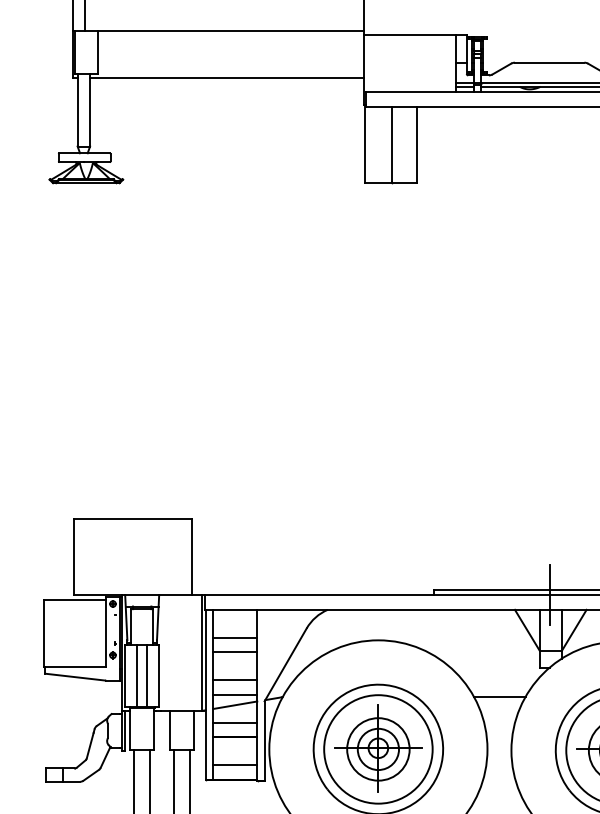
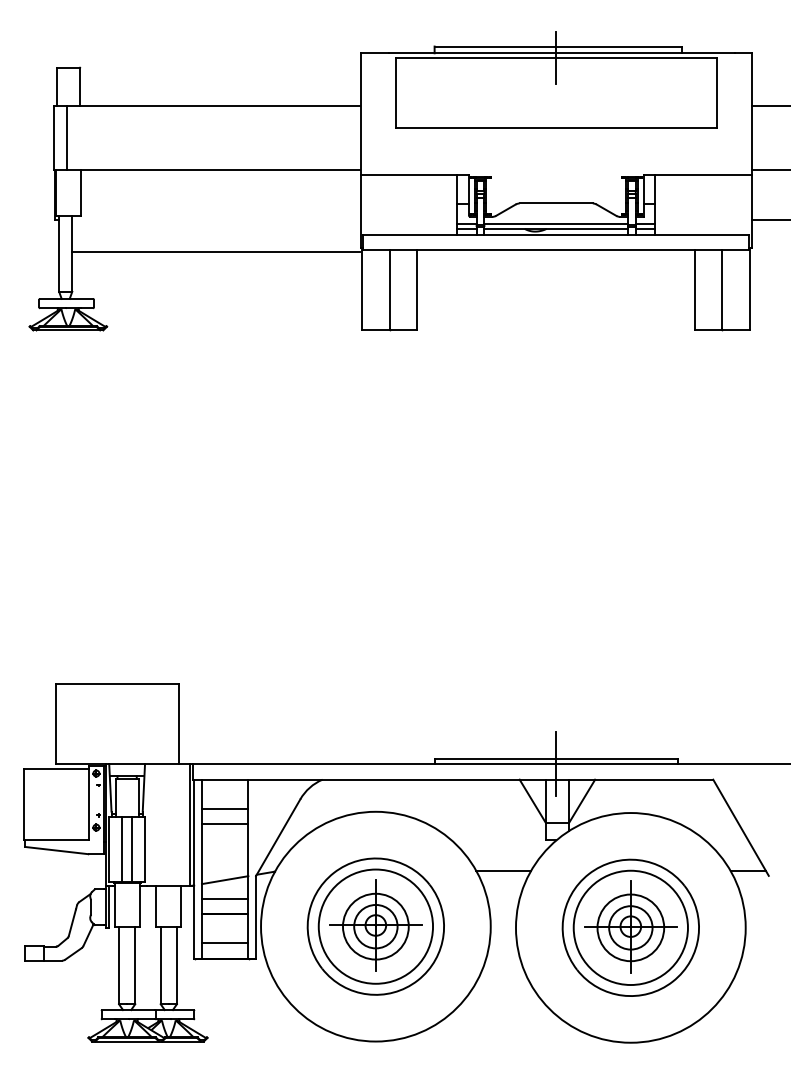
line: (227, 78) -> (216, 252), moved
line: (234, 679) -> (224, 853), removed
line: (234, 695) -> (224, 869), removed

